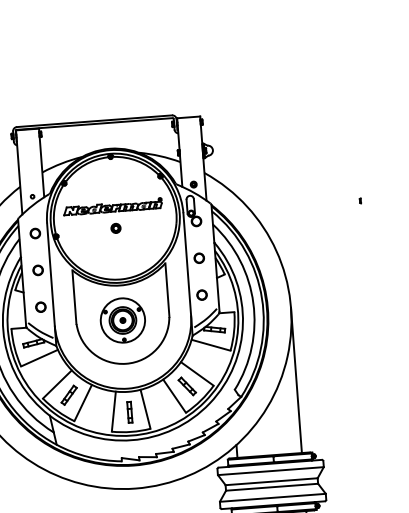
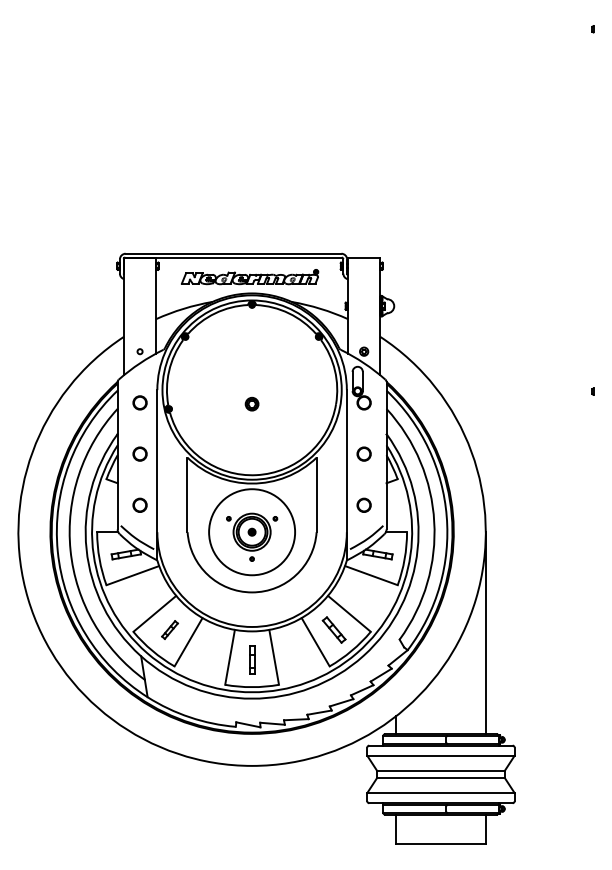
part: (113, 207) -> (250, 277), moved
circle: (122, 320) -> (251, 531), size x1.4
part: (68, 394) -> (169, 629), size x0.7

